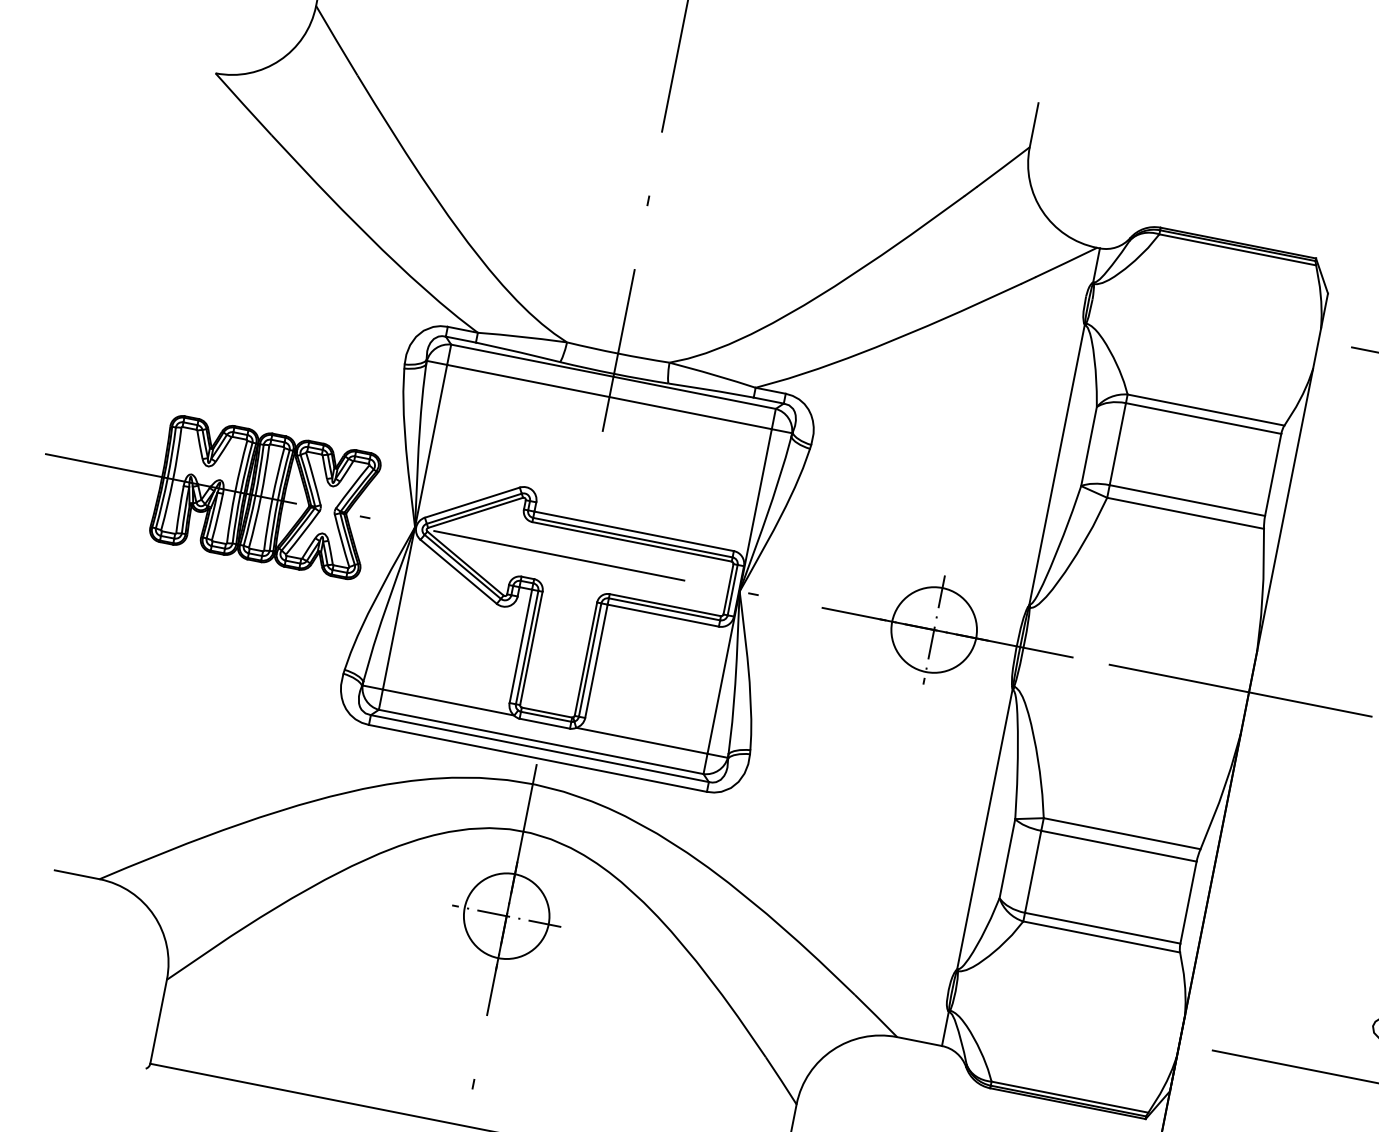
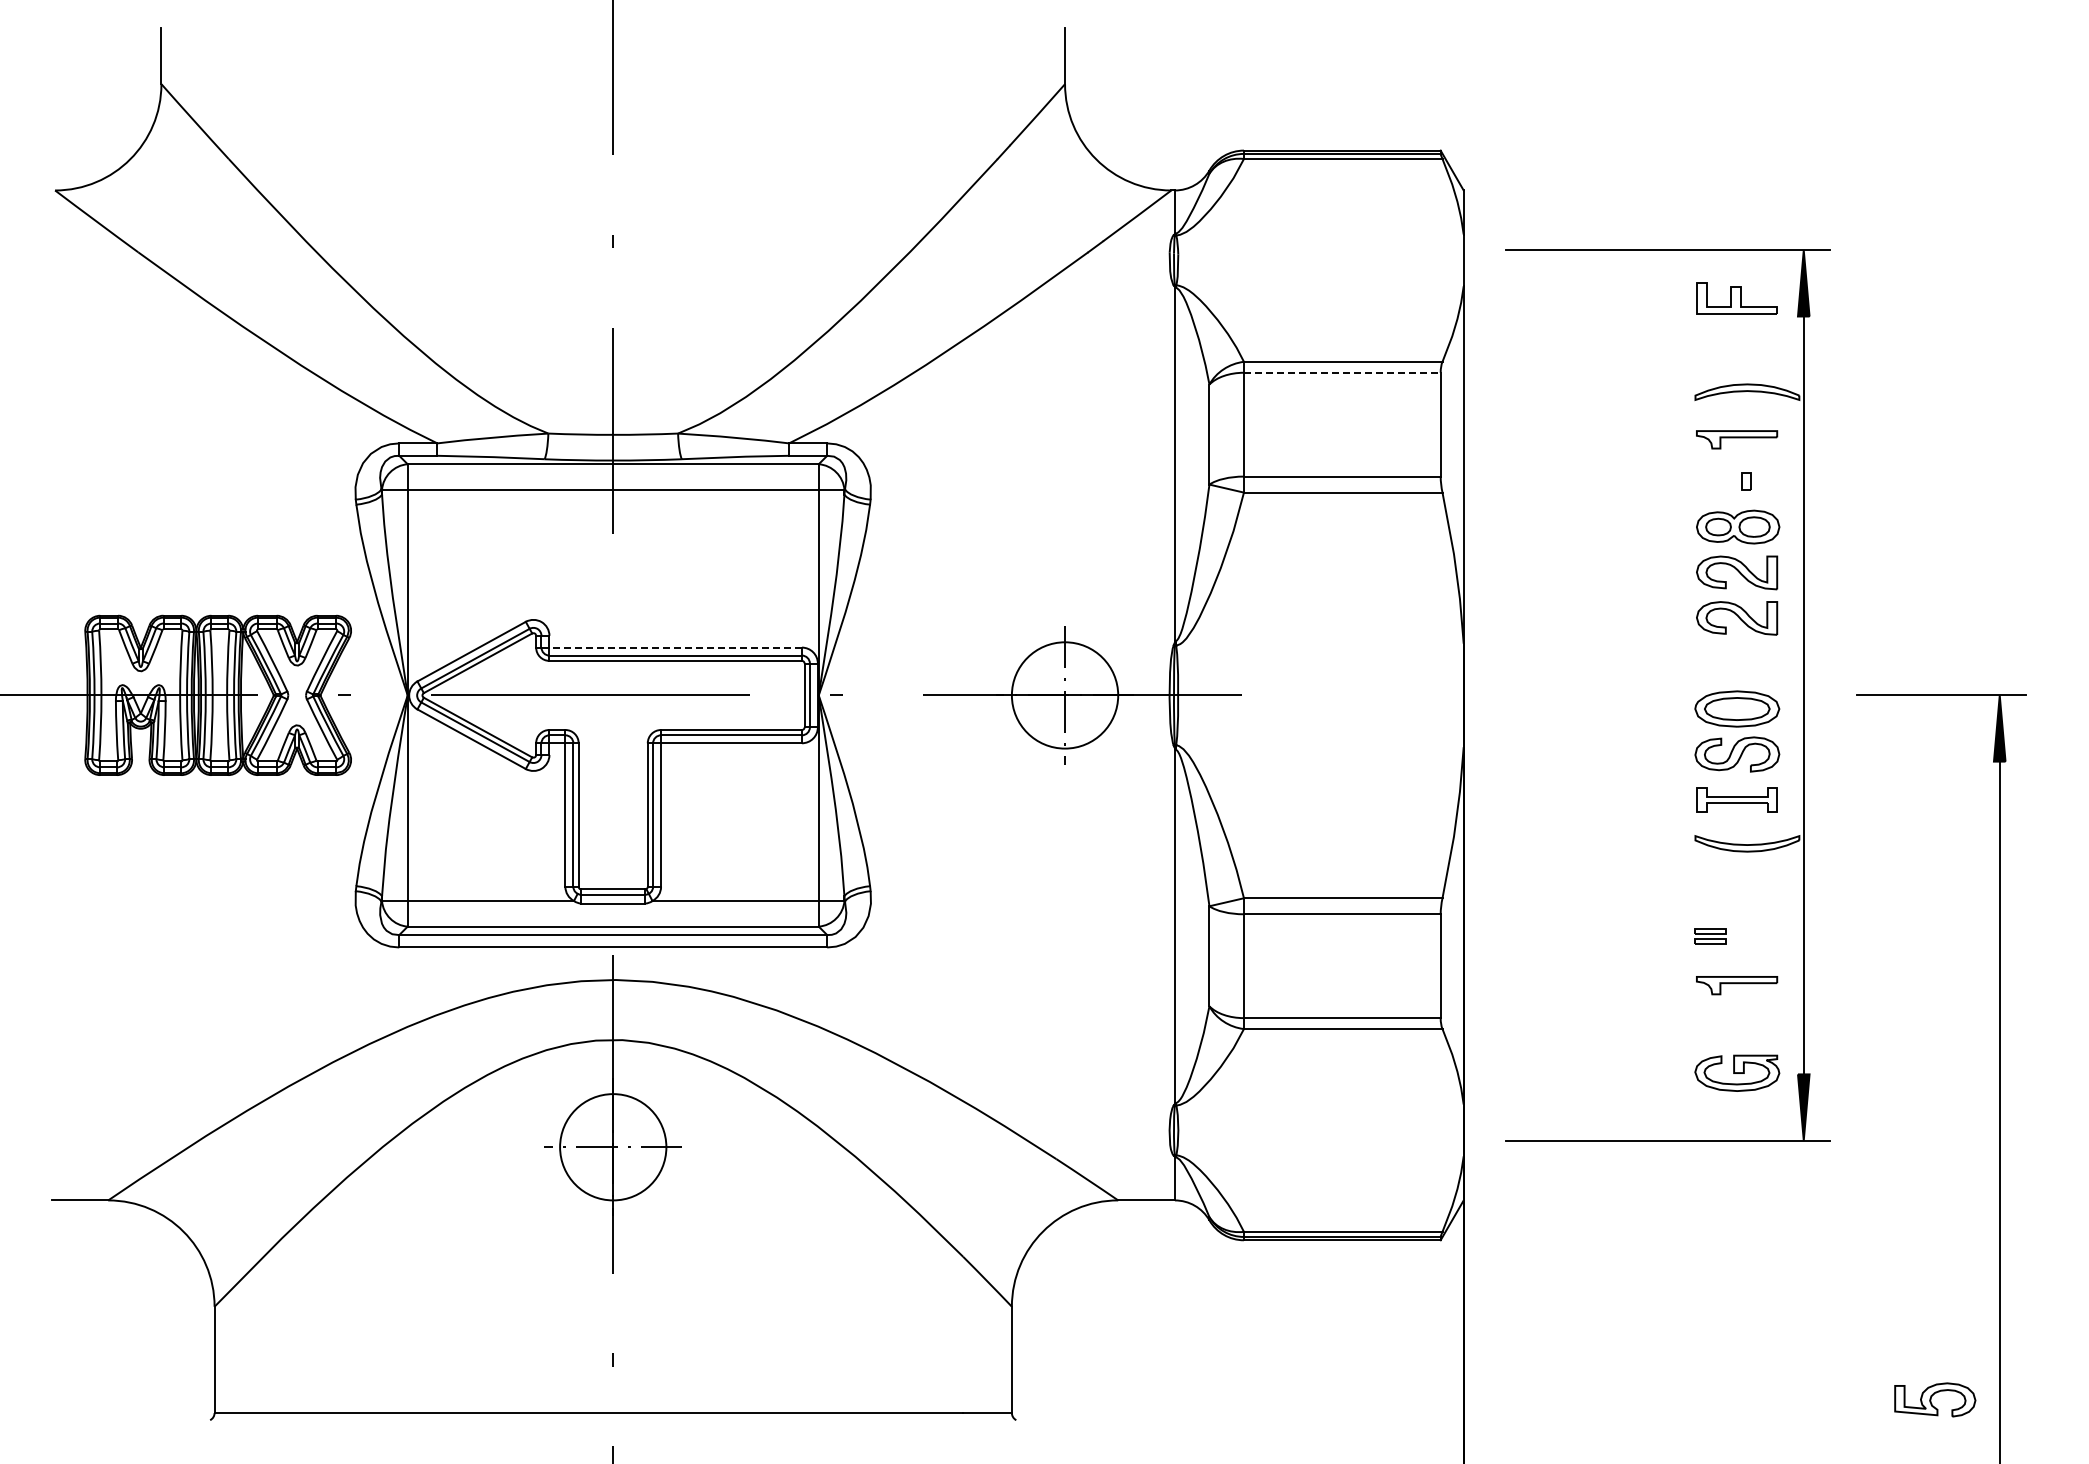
line: (1203, 418) -> (1342, 372), solid -> dashed
line: (634, 531) -> (675, 647), solid -> dashed
line: (1240, 690) -> (1452, 695), removed

